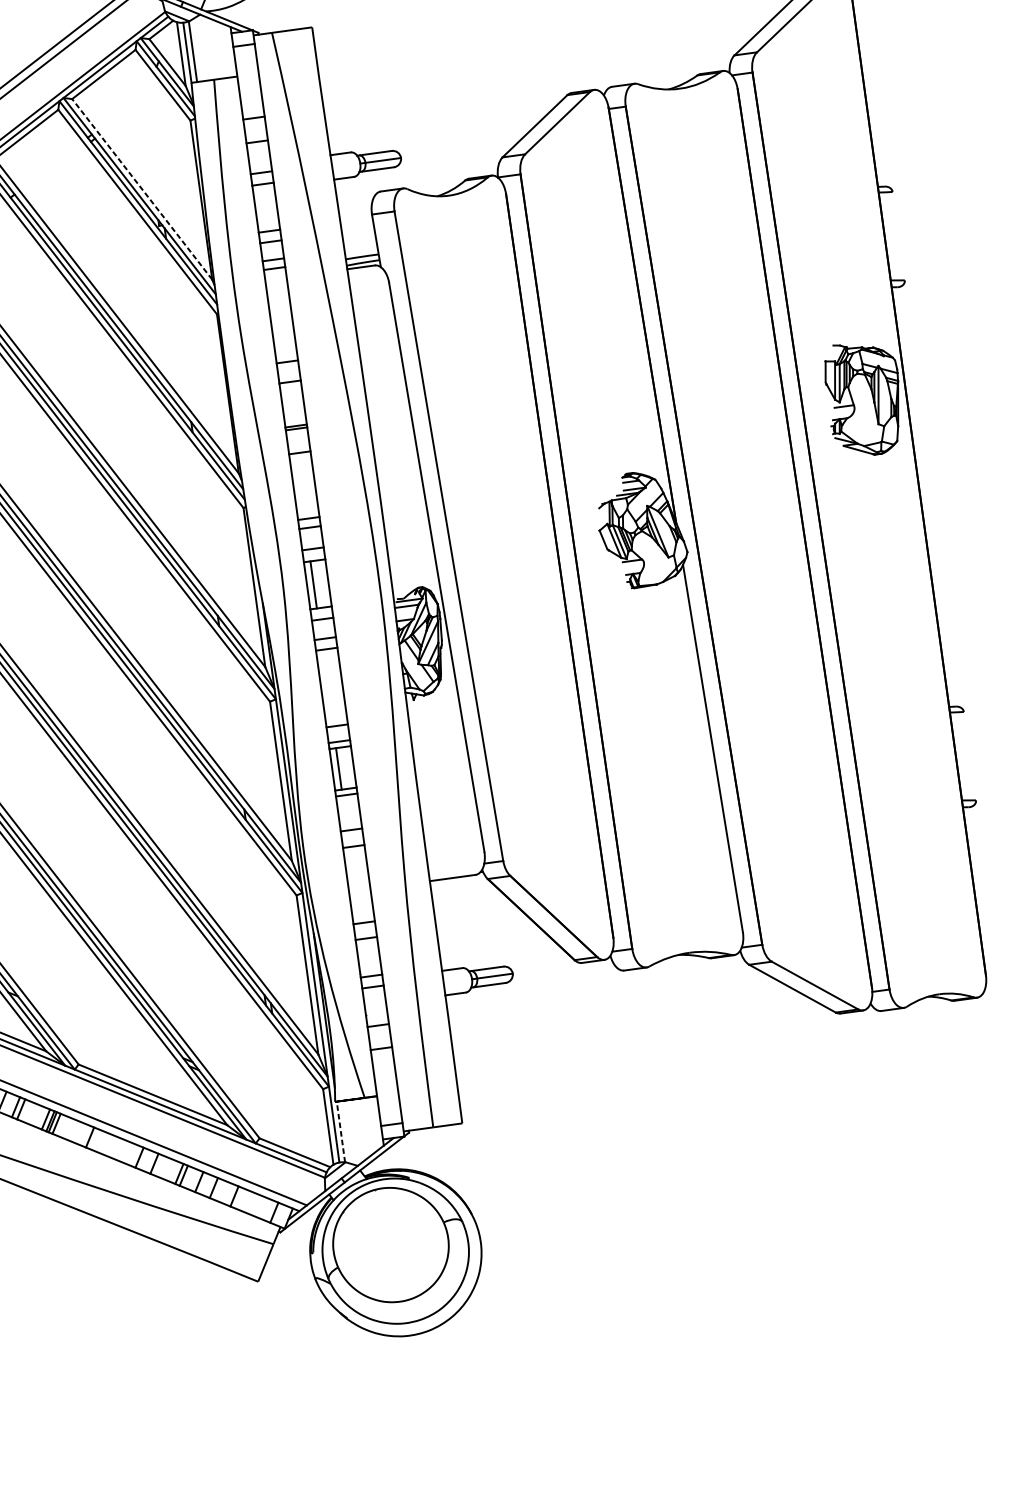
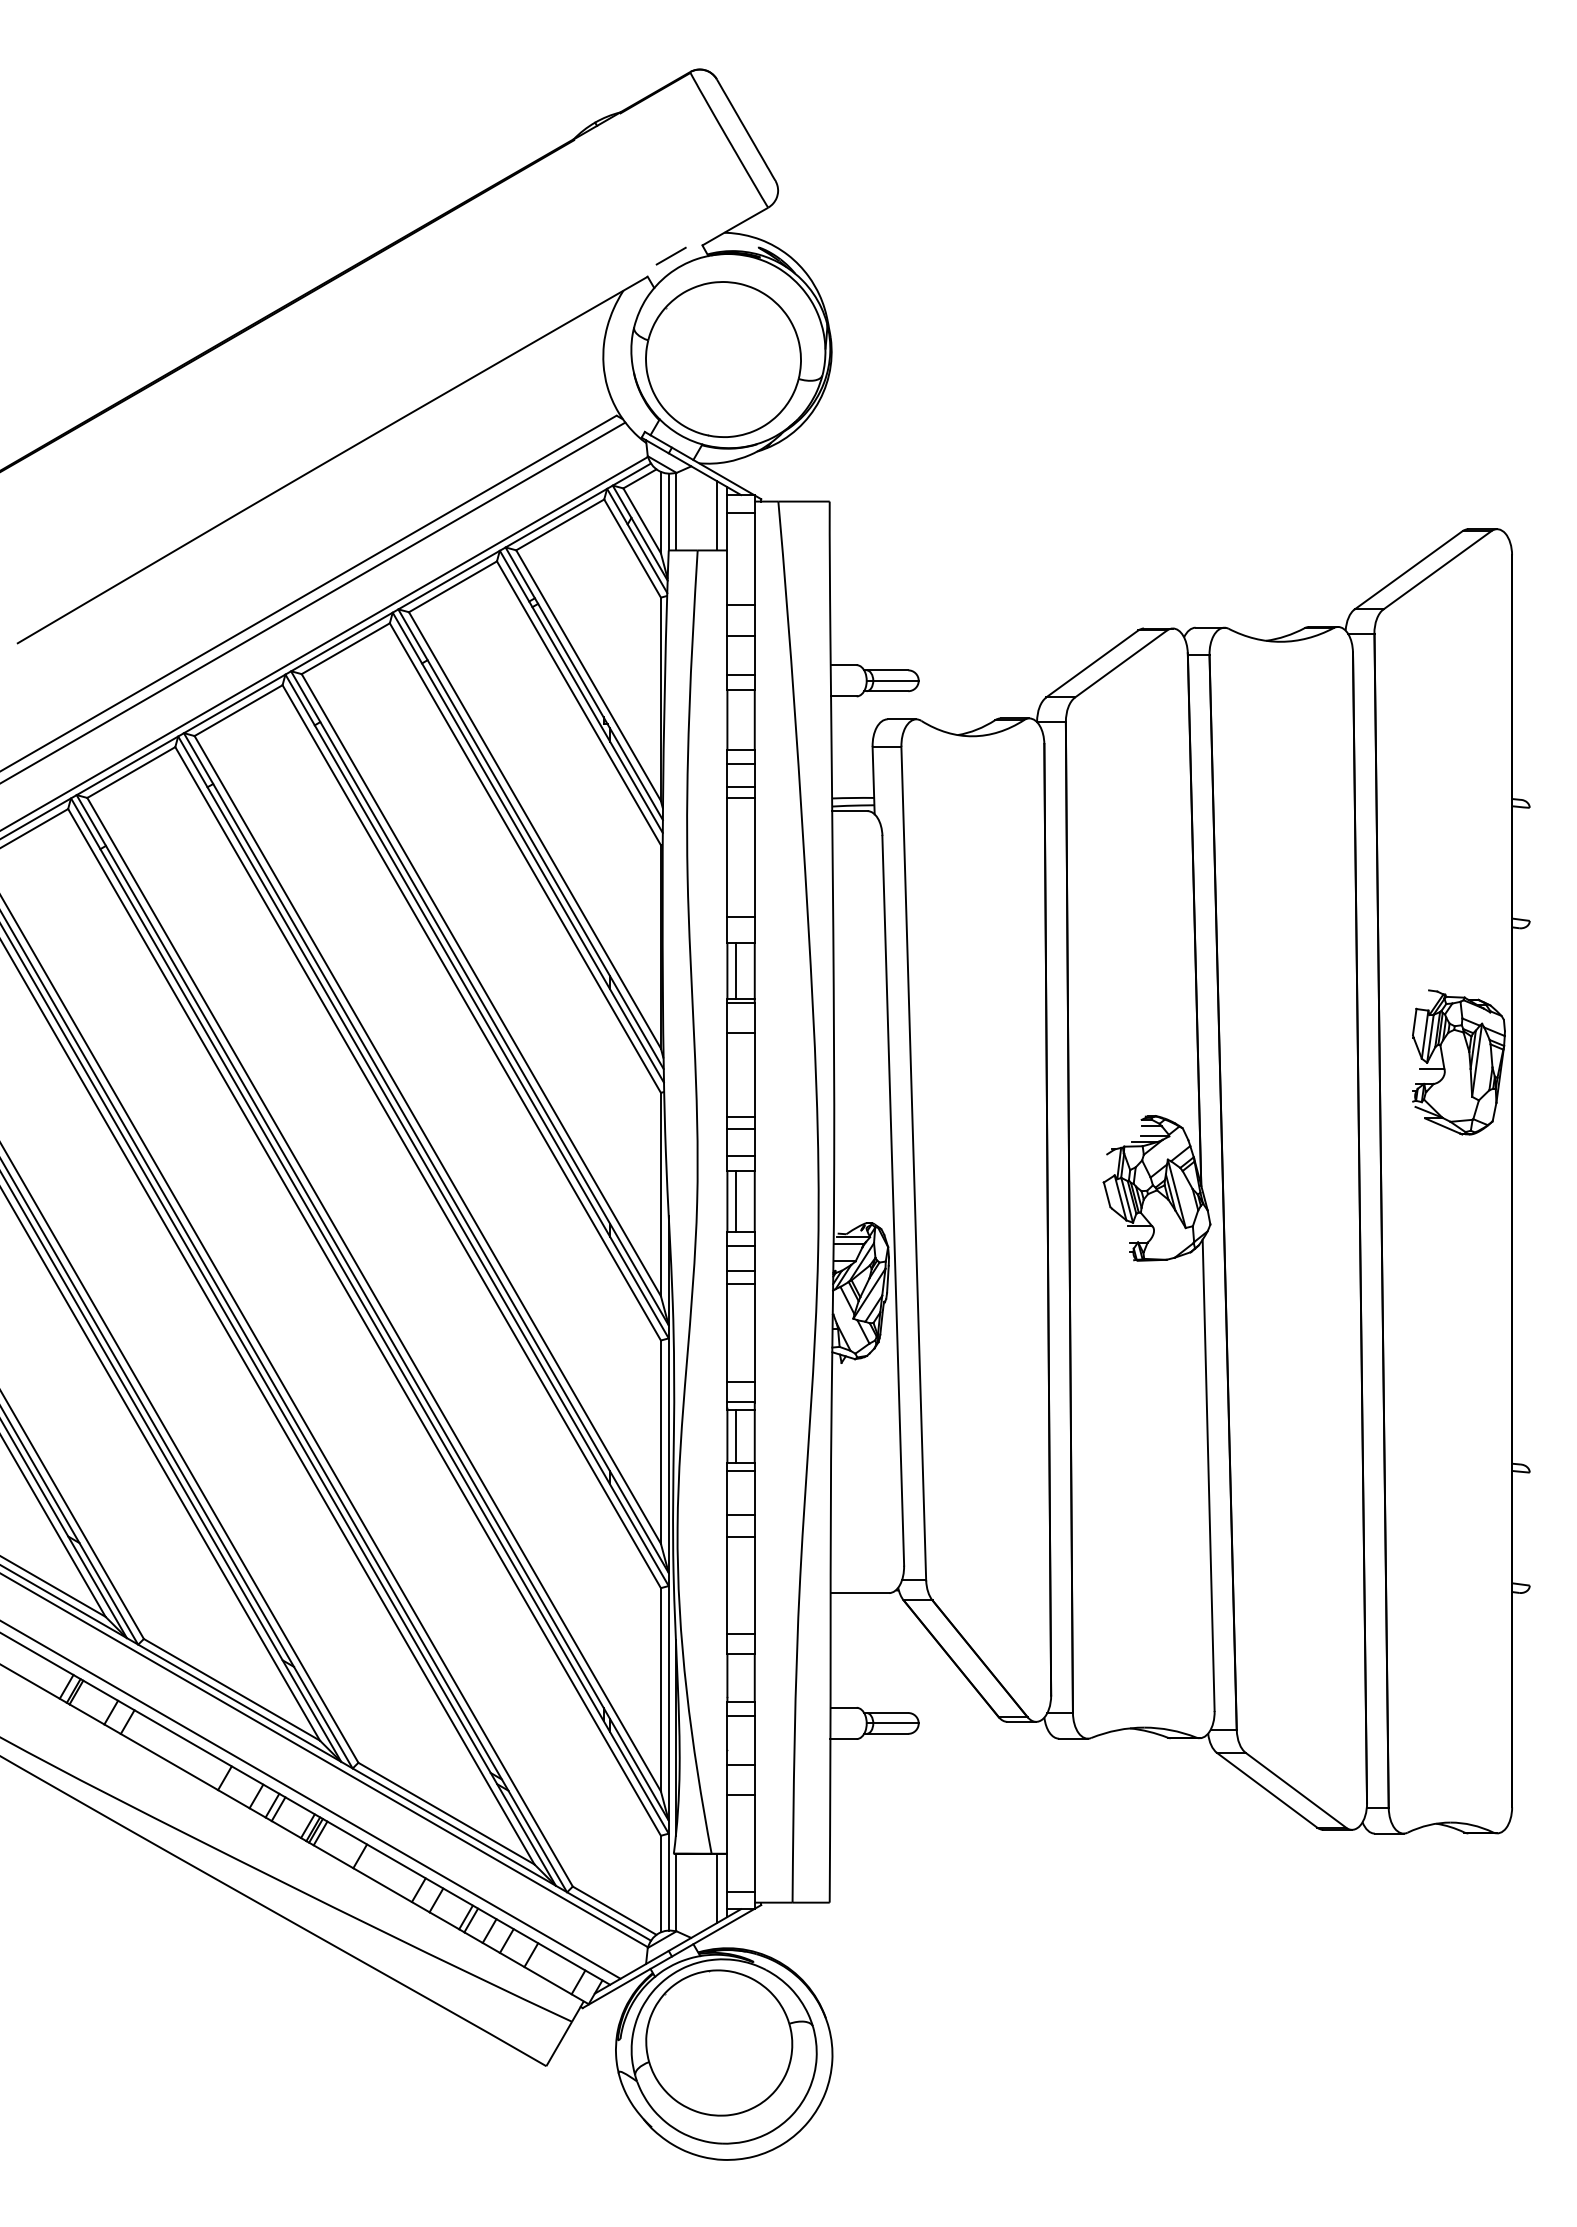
line: (225, 50) -> (716, 515), added
line: (142, 189) -> (588, 675), dashed -> solid
line: (288, 404) -> (735, 970), added
line: (372, 1124) -> (716, 1888), added
line: (340, 1132) -> (675, 1892), dashed -> solid

